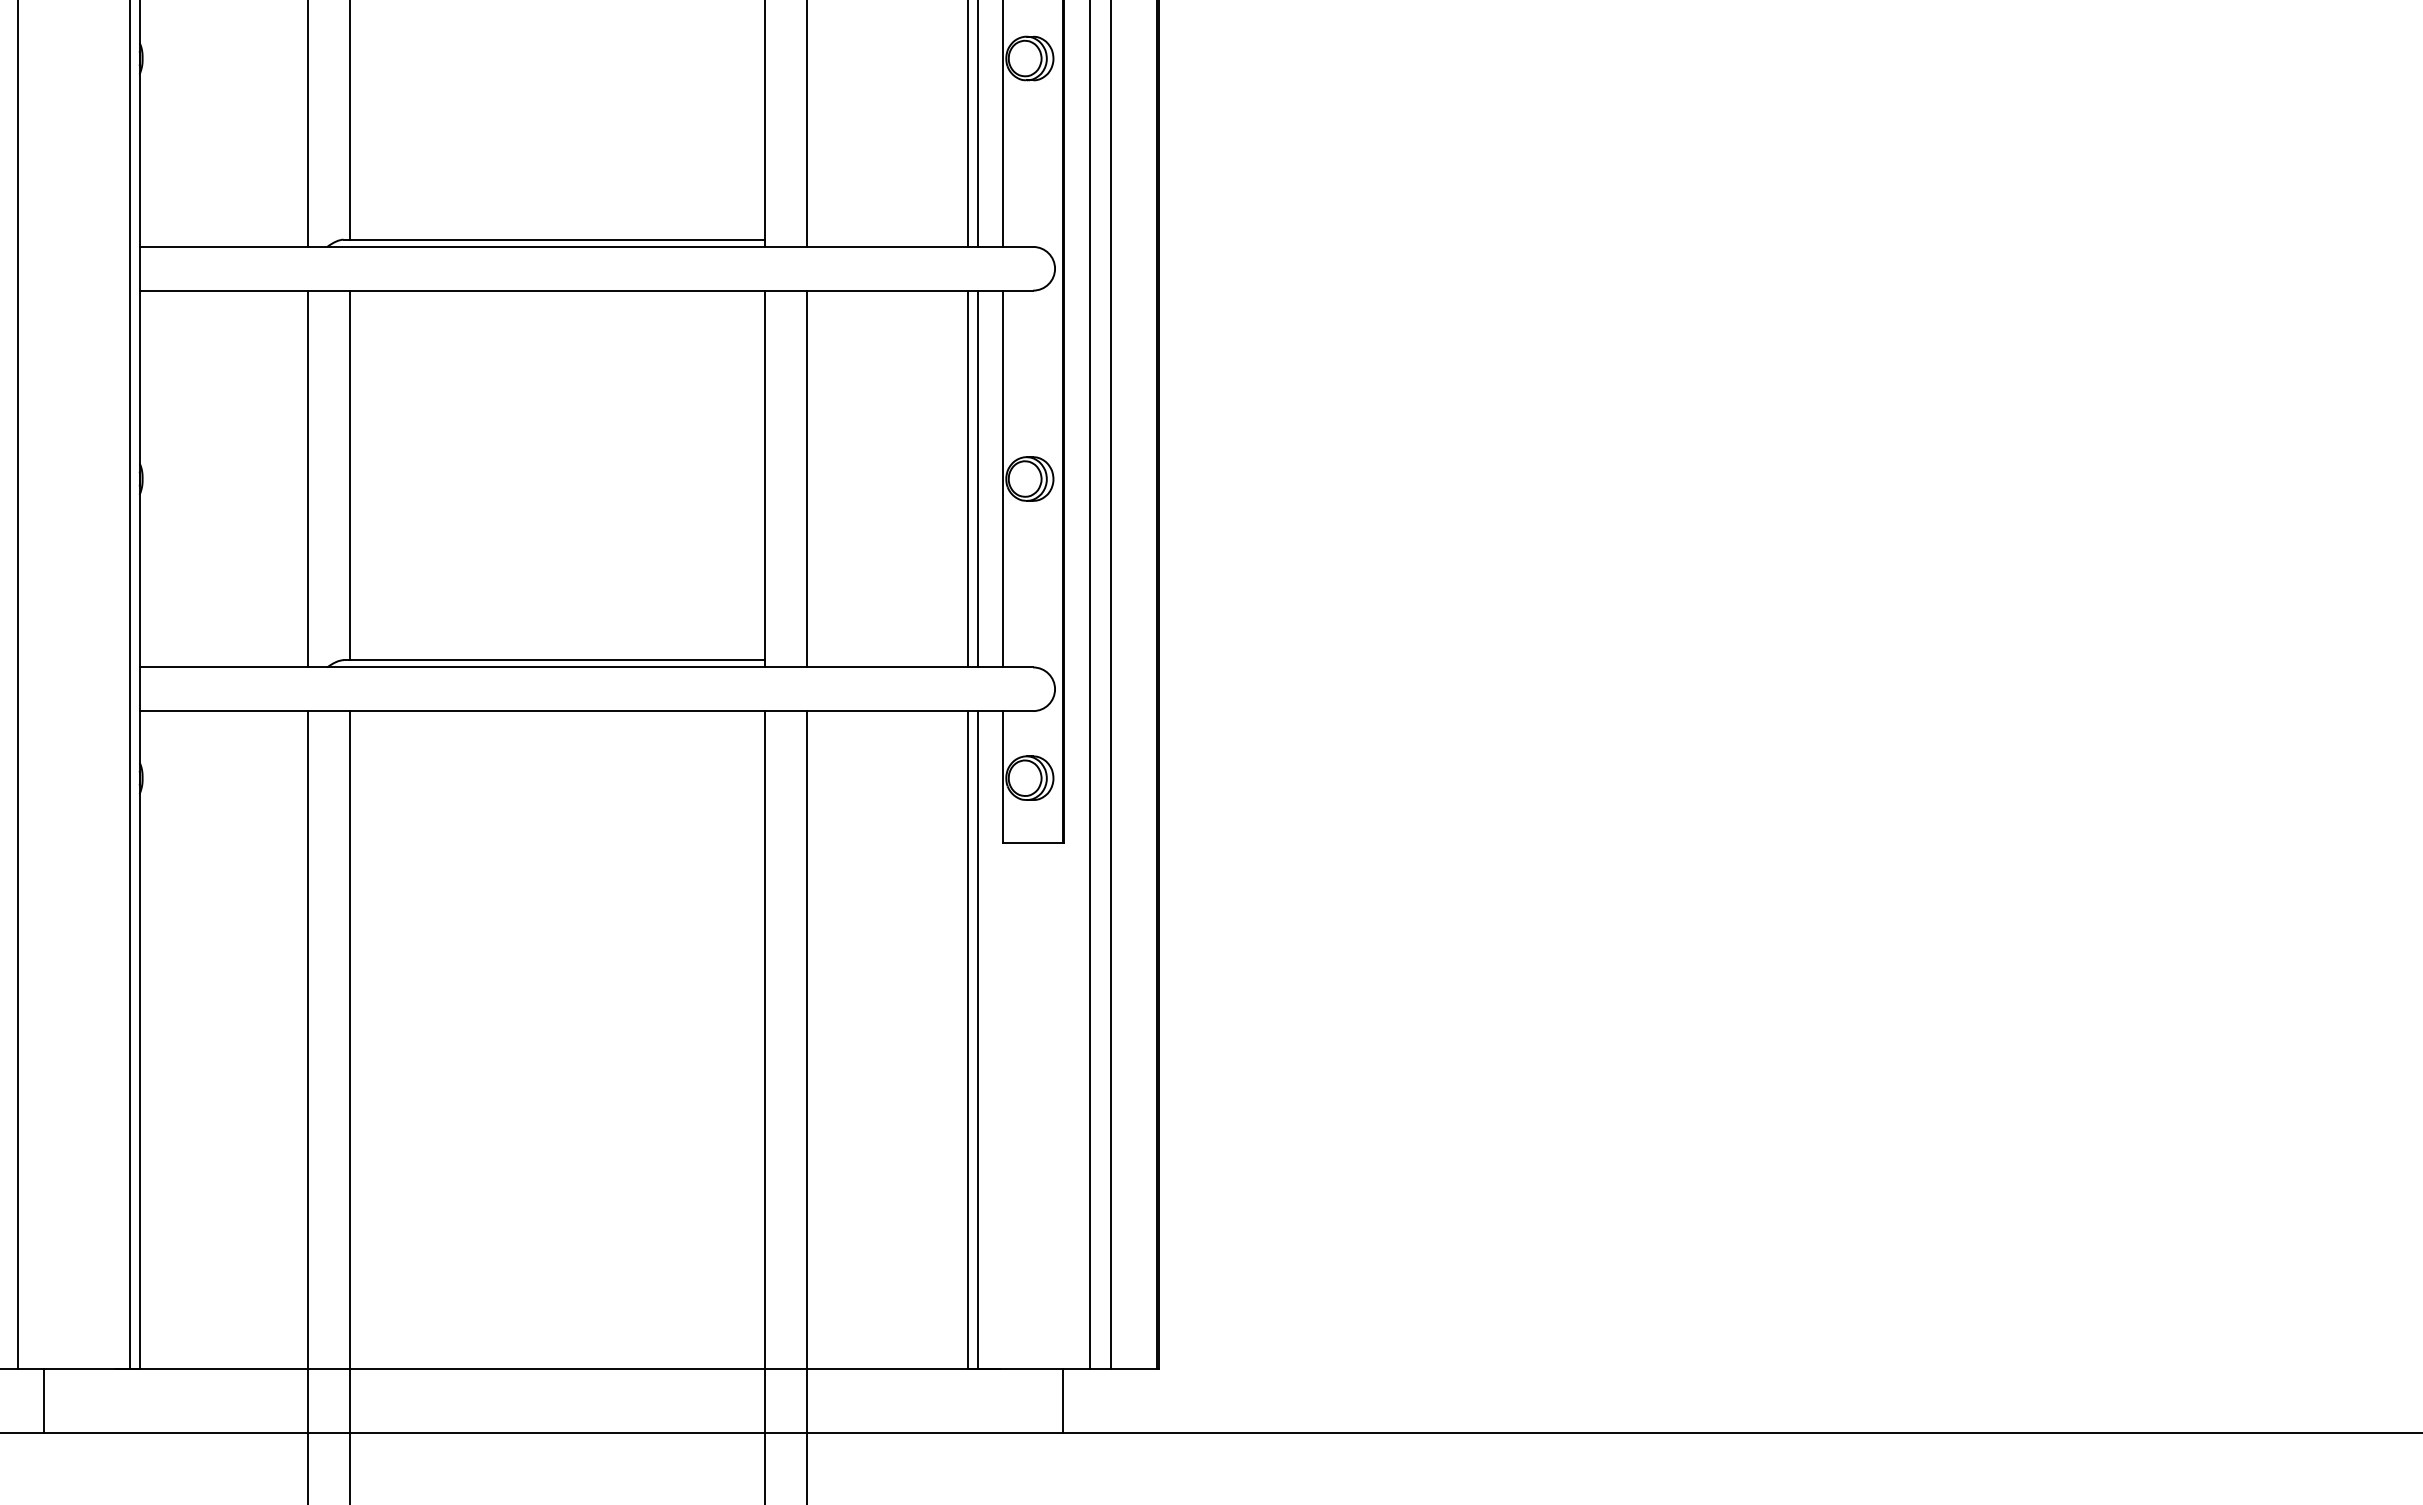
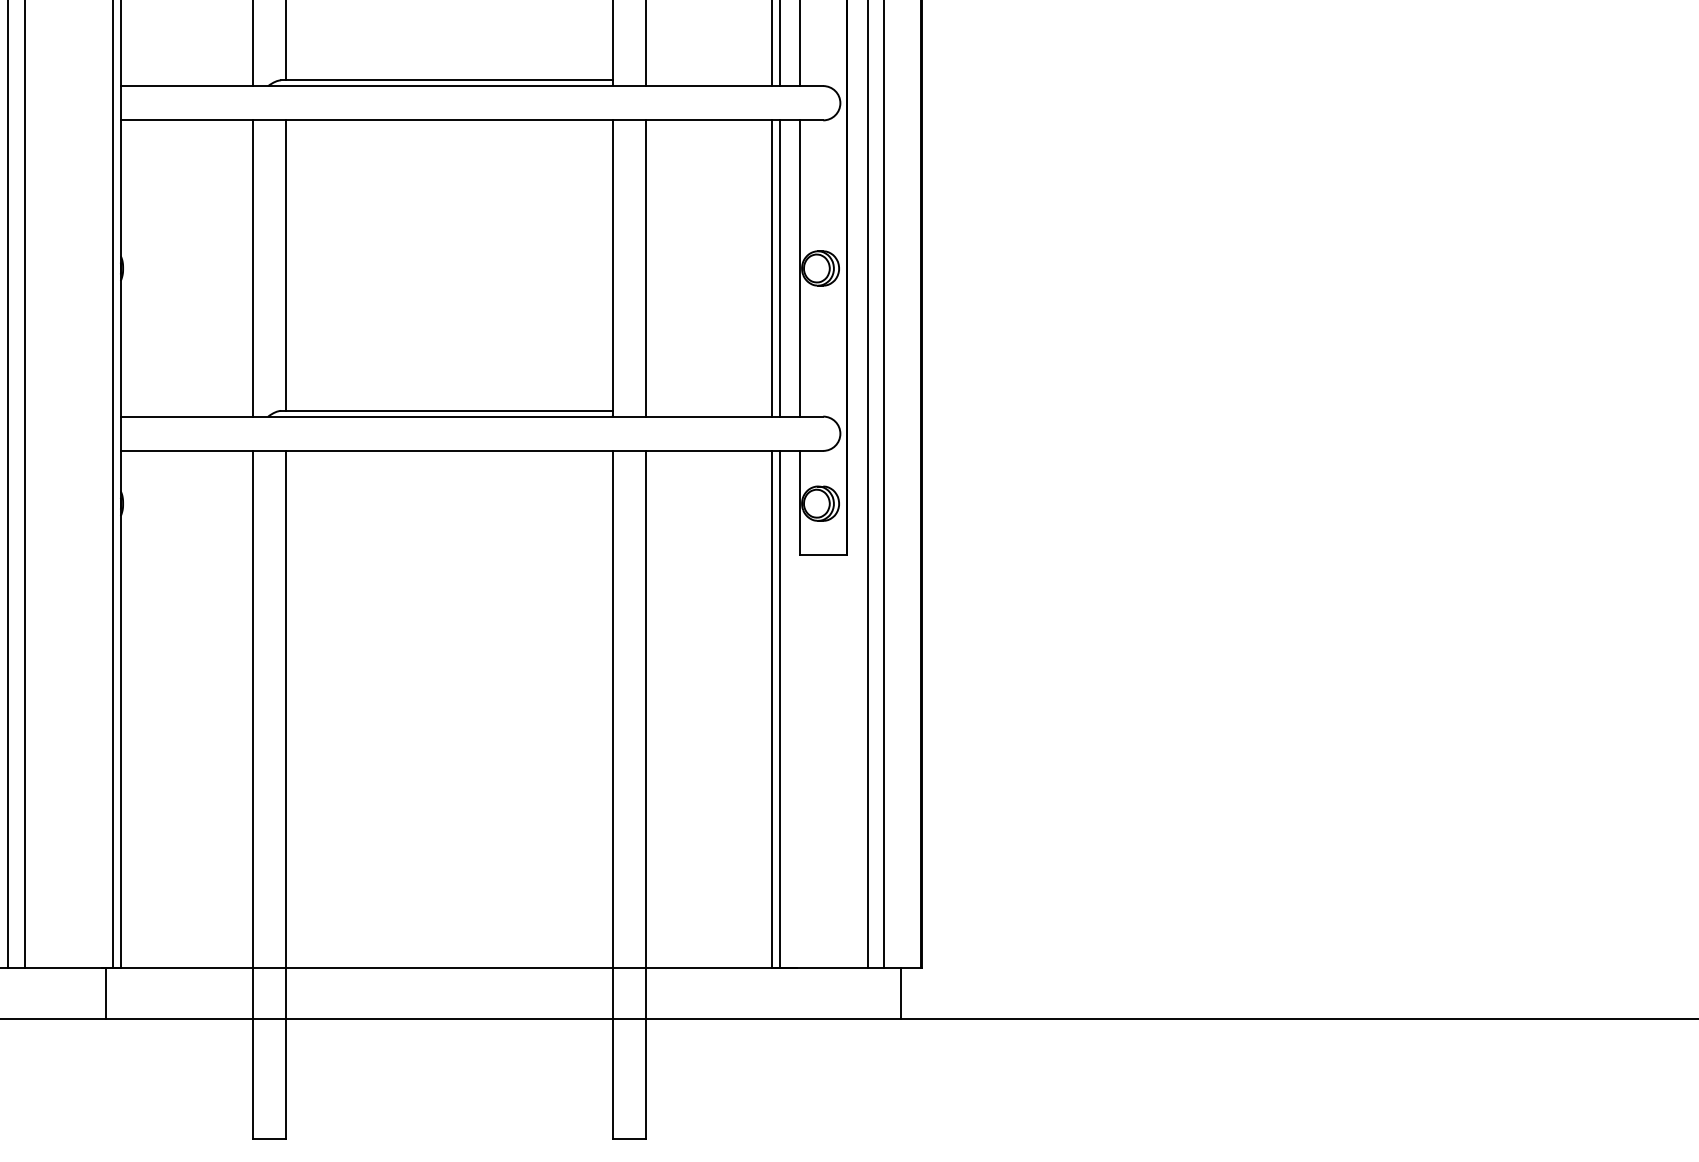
line: (44, 1400) -> (106, 992), moved
line: (1063, 1400) -> (901, 992), moved

